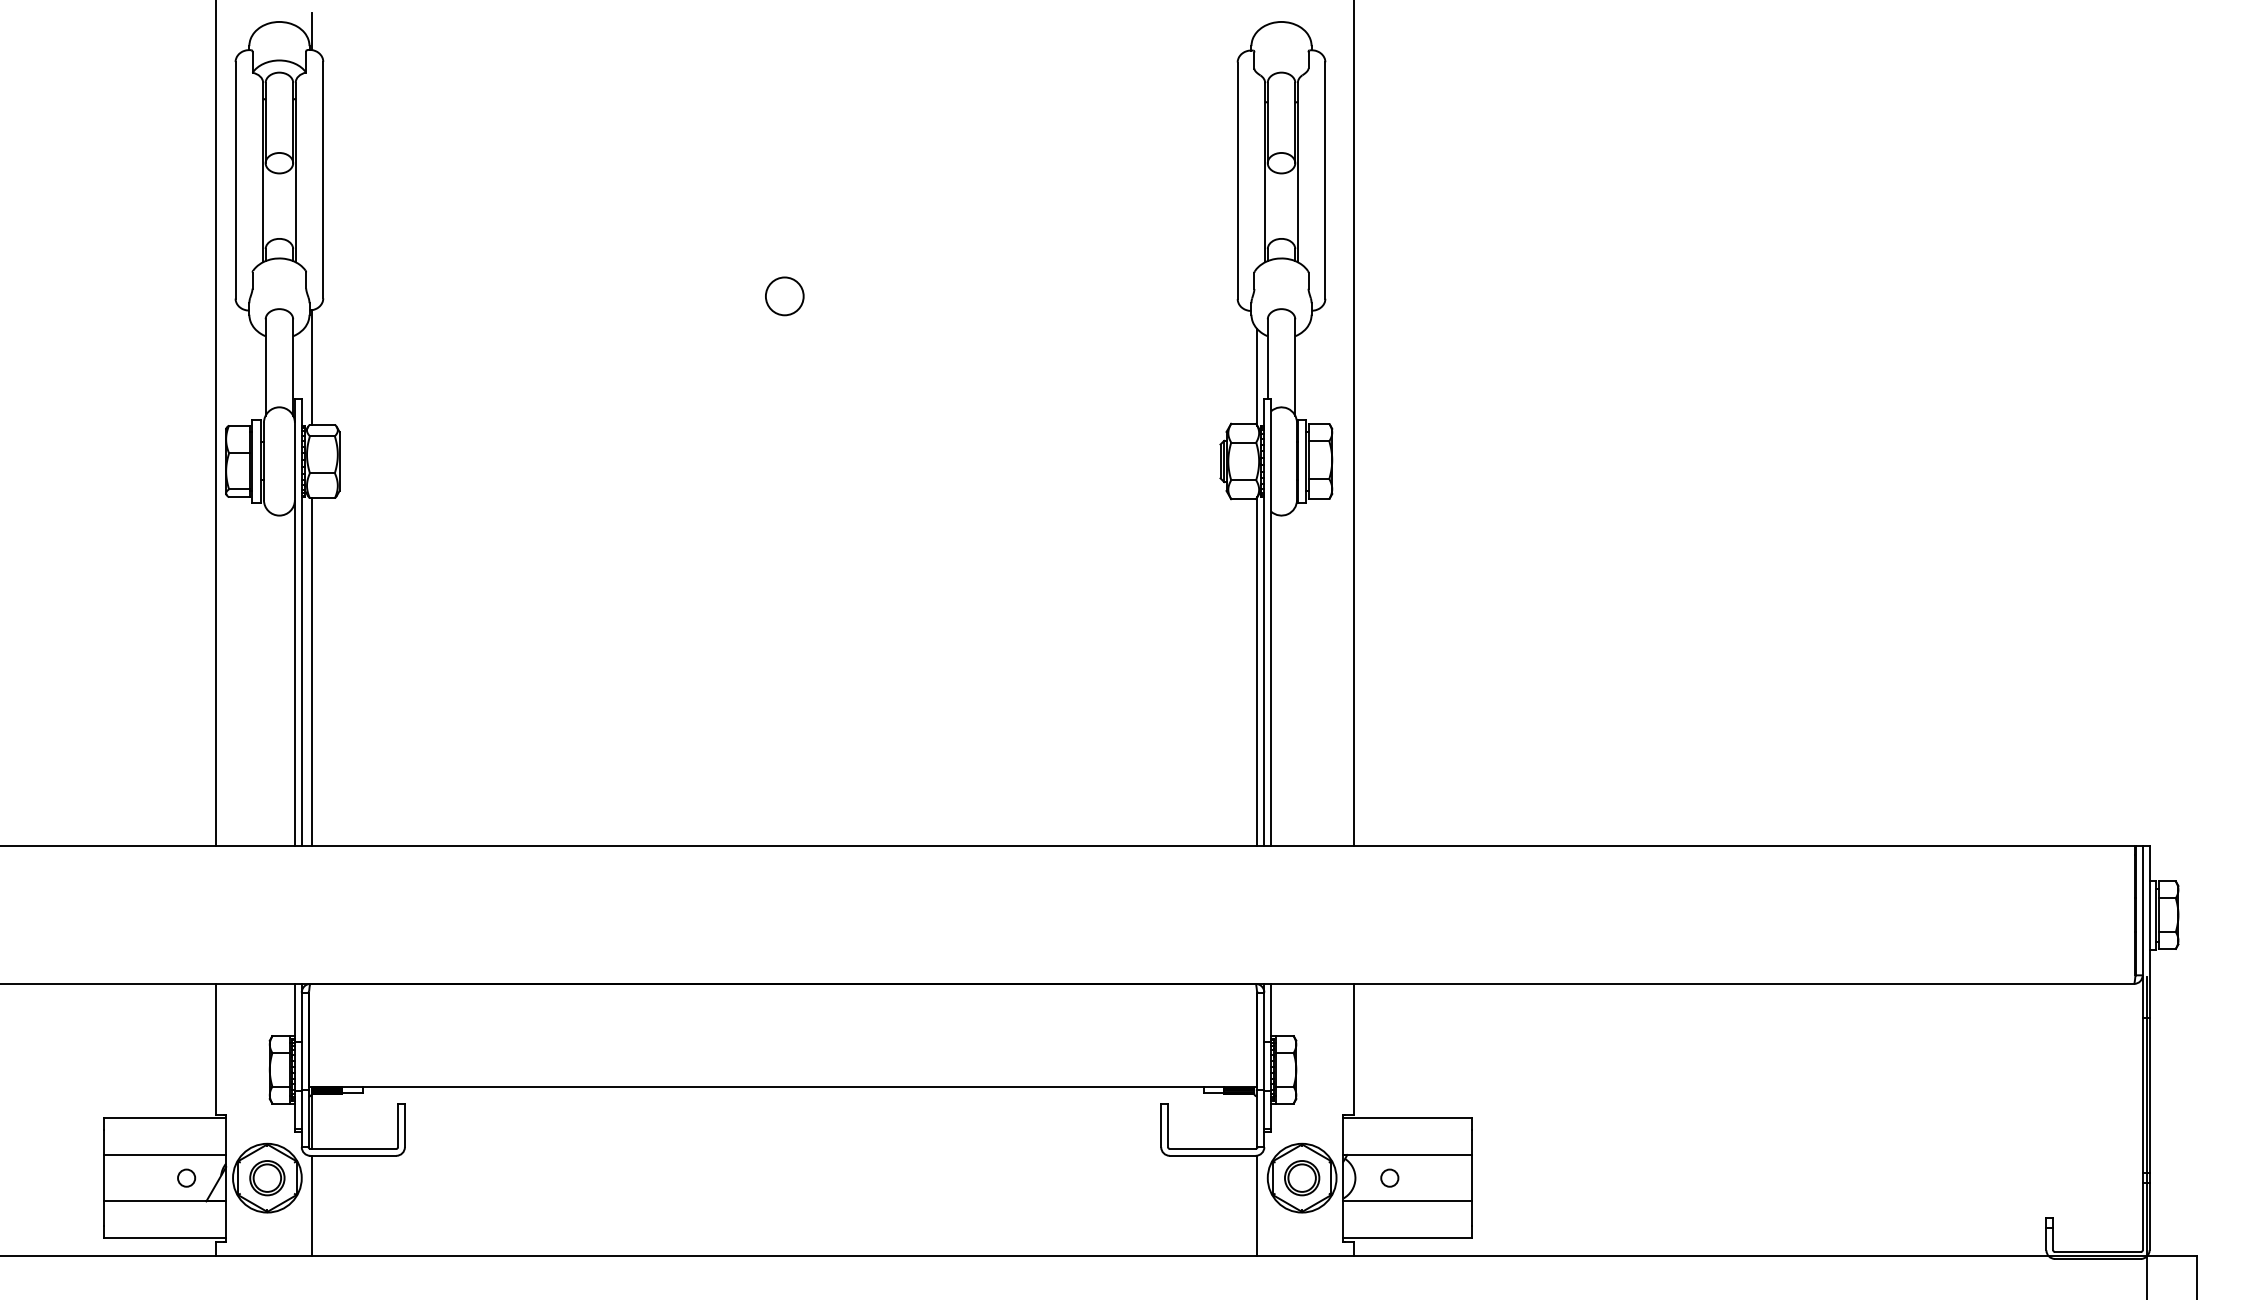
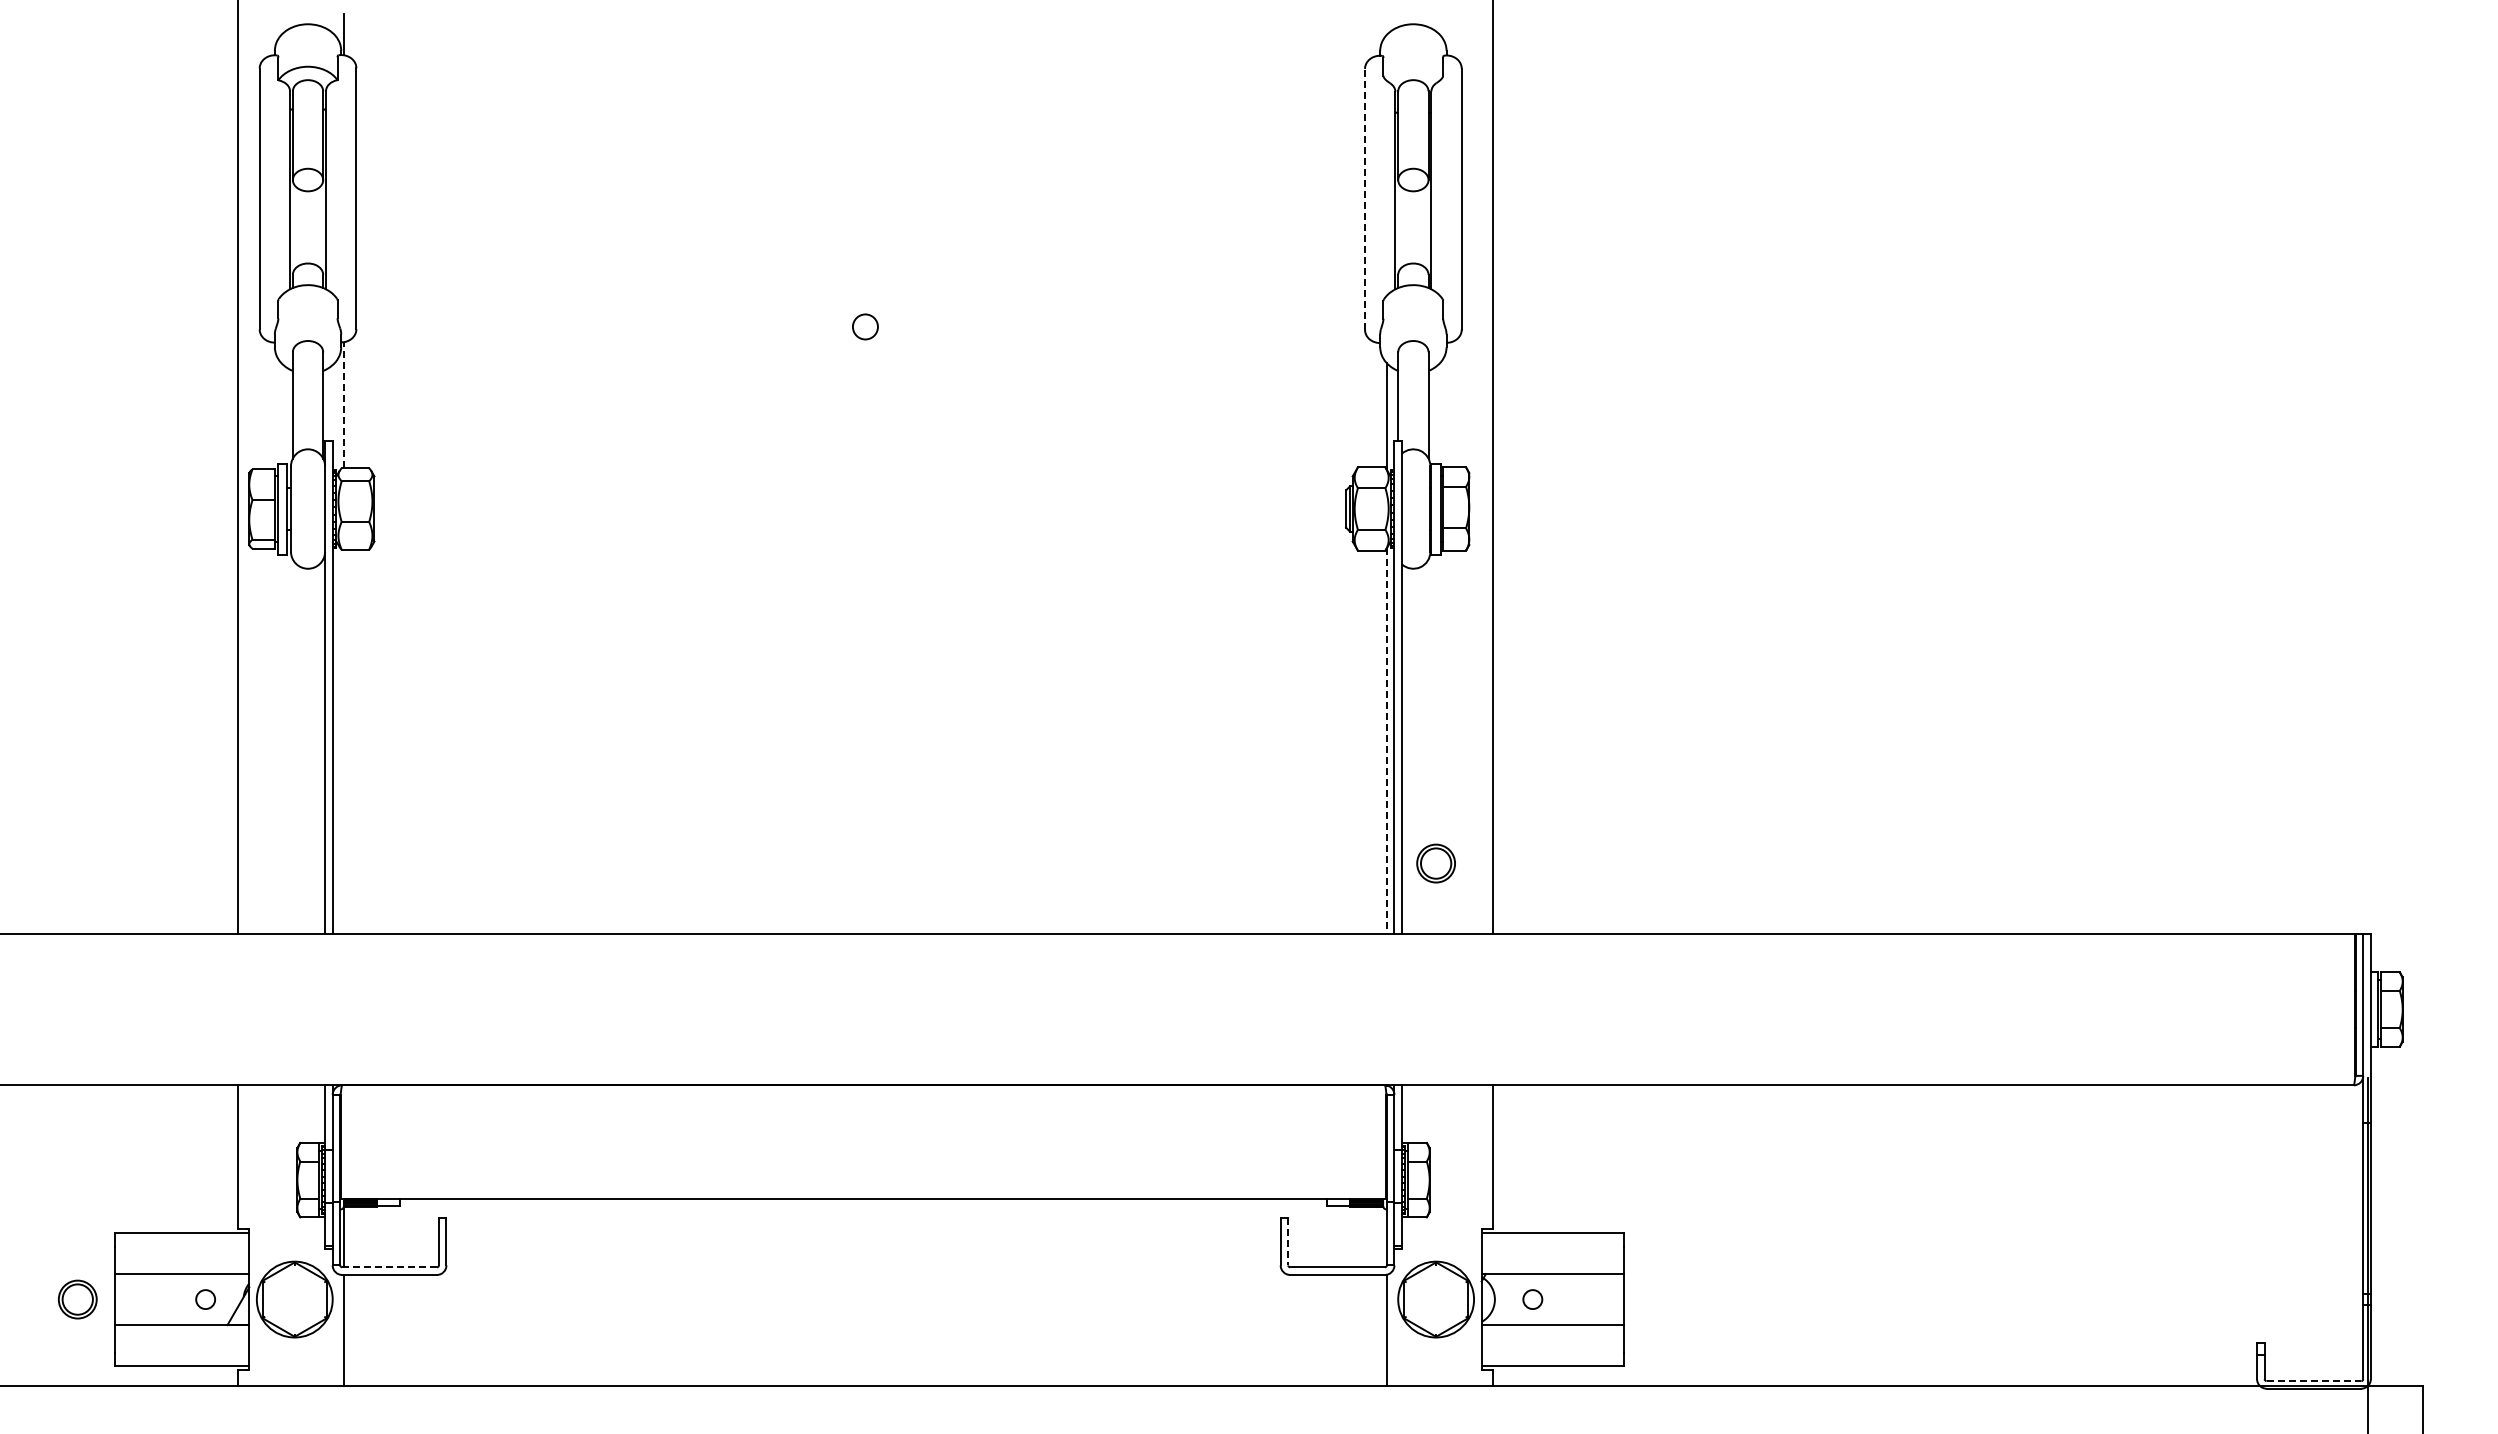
line: (1238, 179) -> (1365, 198), solid -> dashed
circle: (784, 295) -> (865, 326), size x0.6
line: (312, 366) -> (344, 404), solid -> dashed
line: (1257, 671) -> (1386, 740), solid -> dashed
line: (312, 672) -> (344, 741), removed
line: (1168, 1125) -> (1288, 1241), solid -> dashed
line: (353, 1149) -> (389, 1267), solid -> dashed
part: (267, 1178) -> (77, 1299), moved
part: (1301, 1178) -> (1435, 863), moved
line: (2098, 1252) -> (2314, 1381), solid -> dashed

